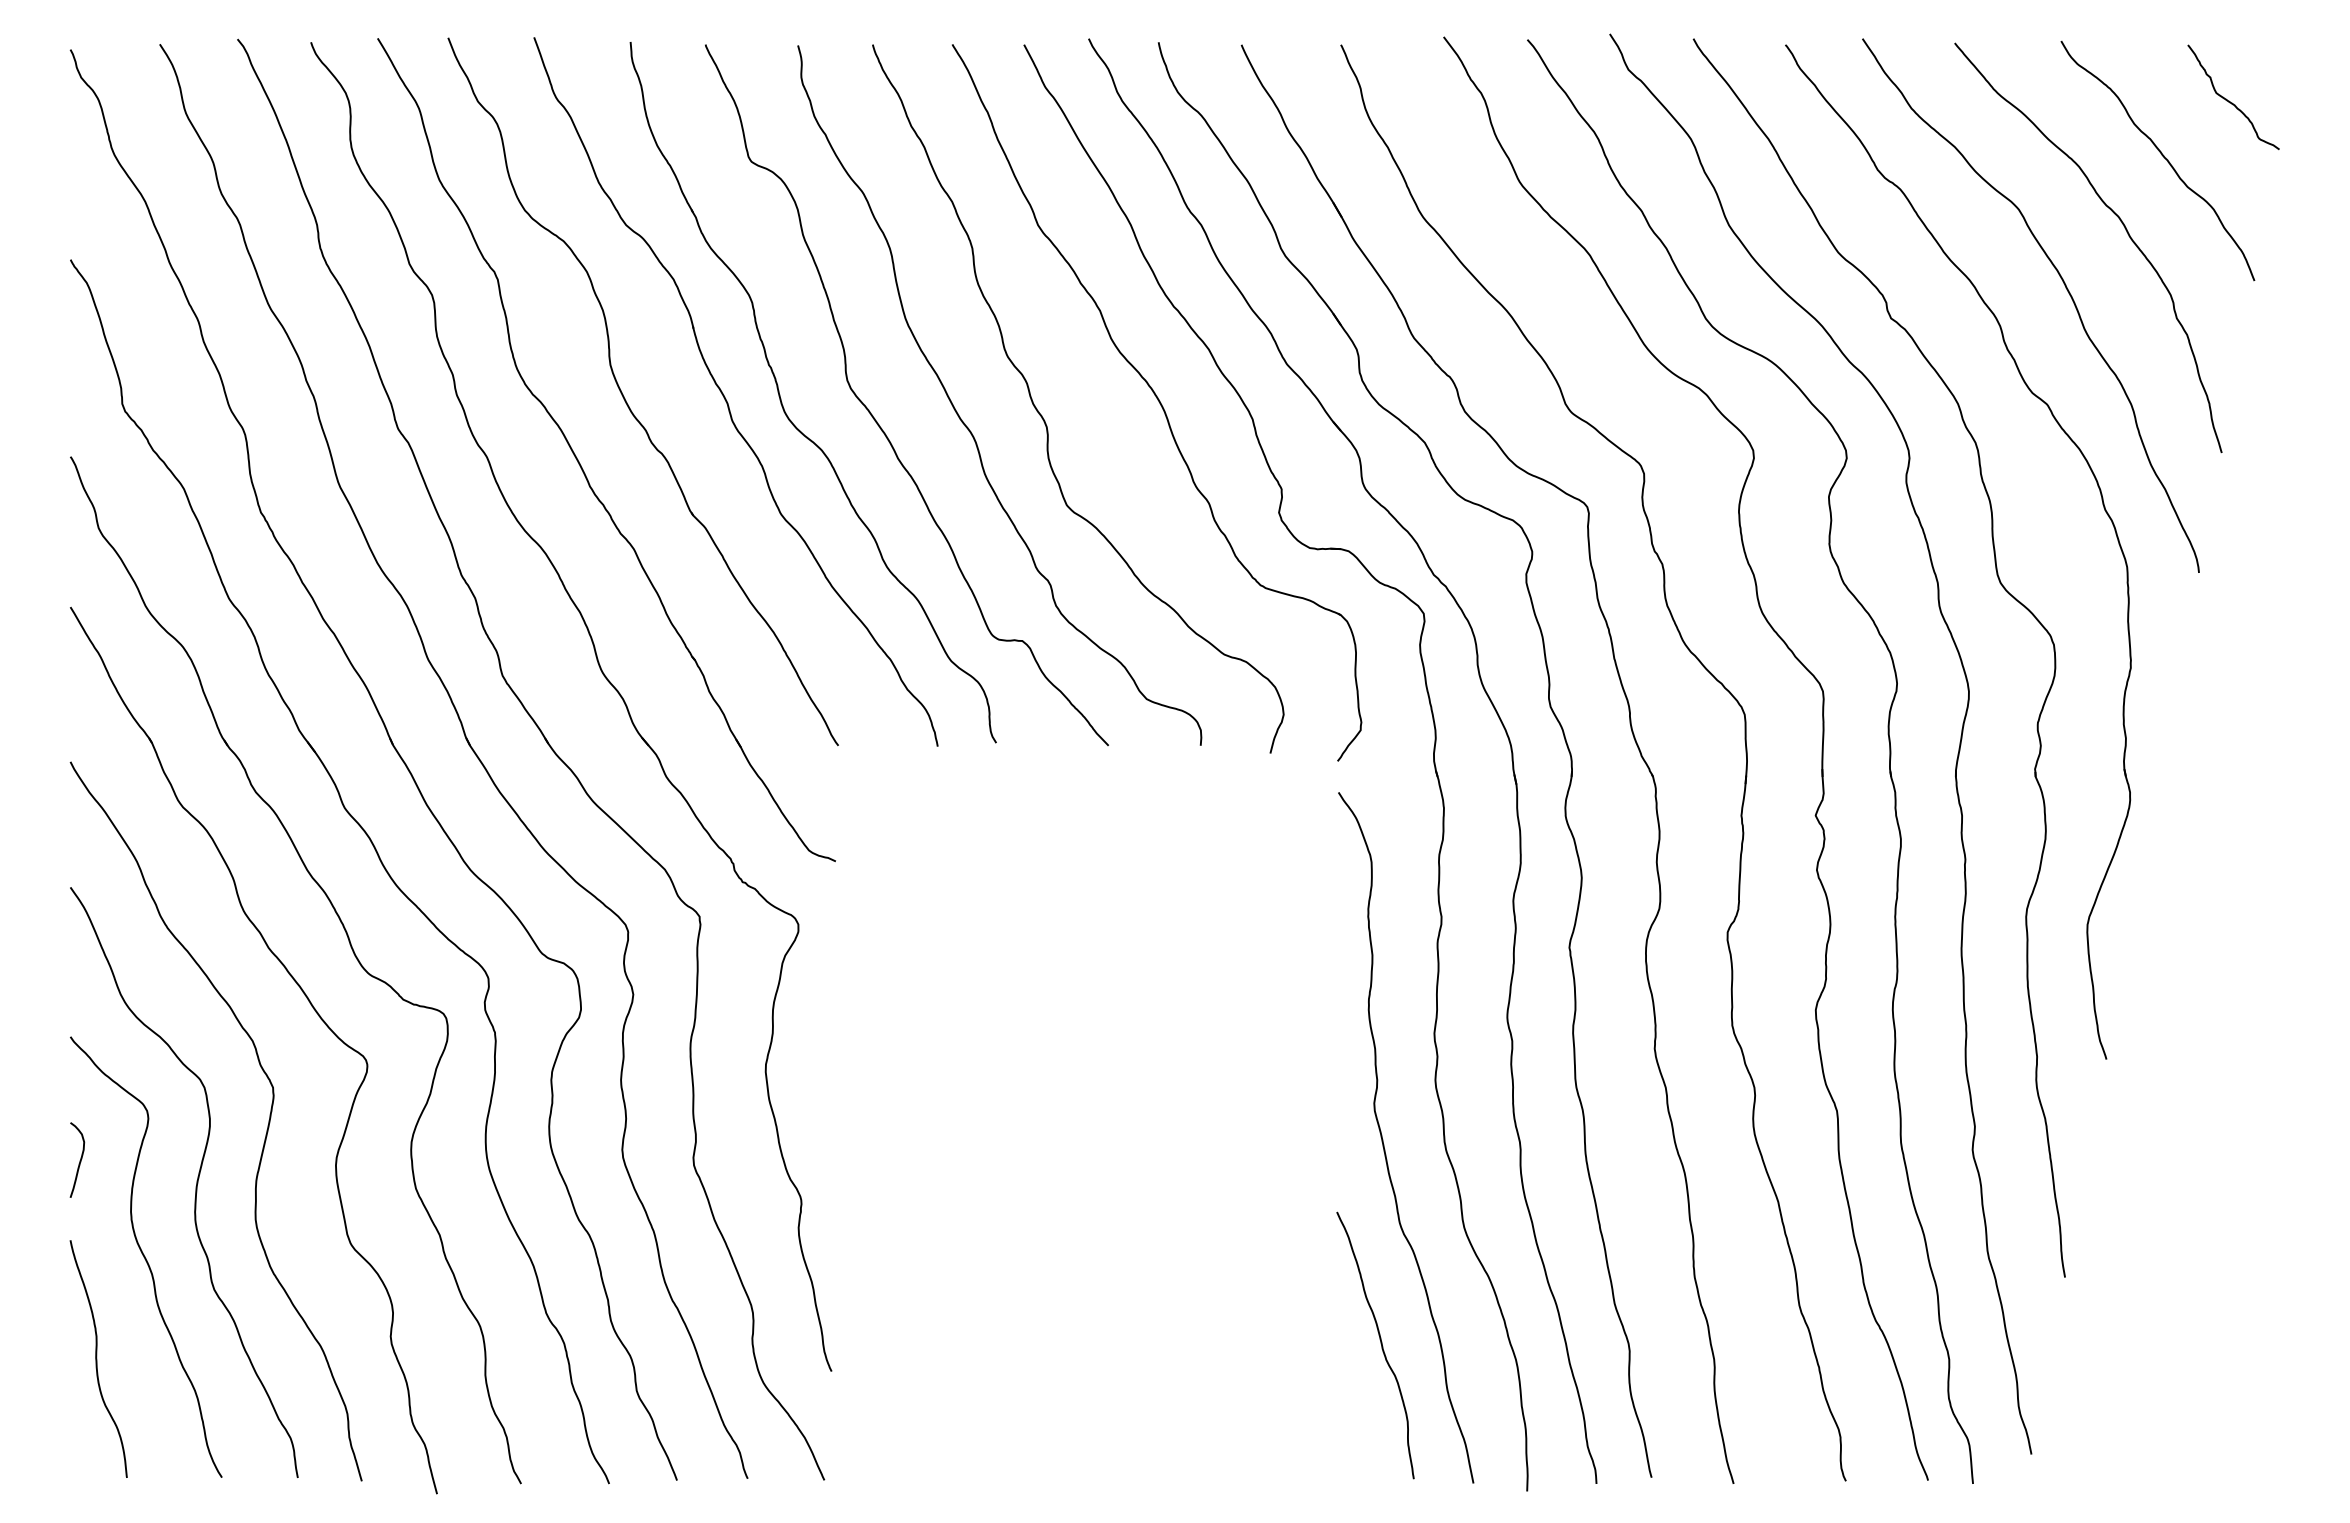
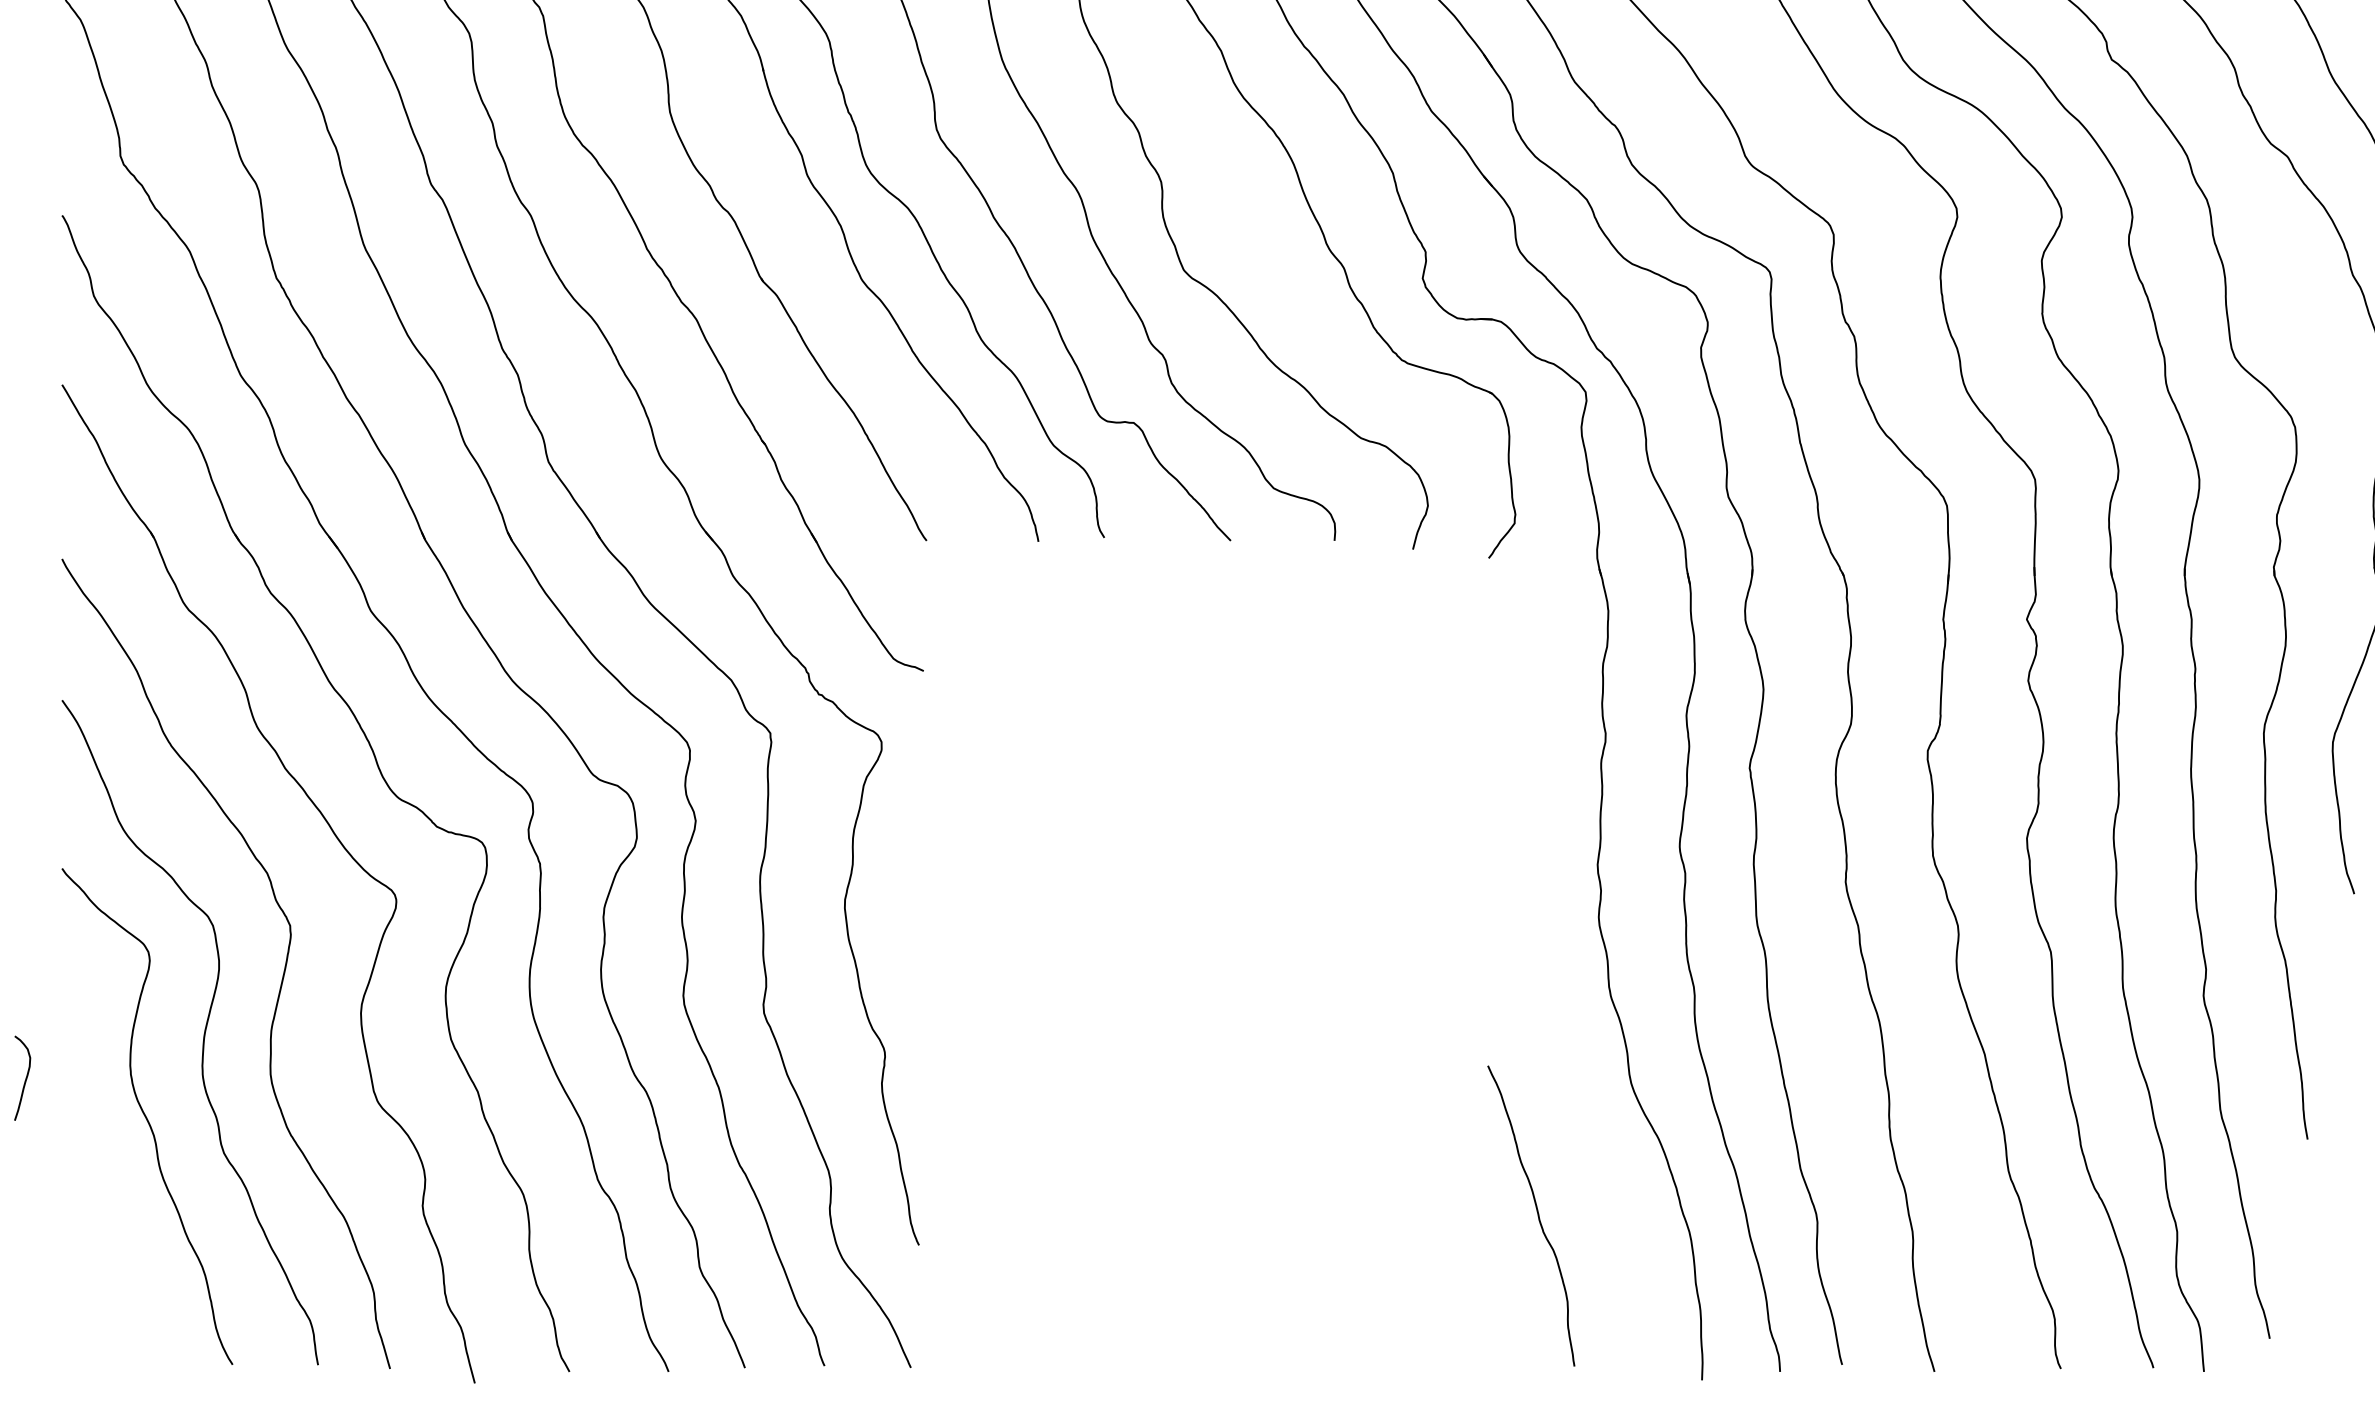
curve: (1383, 1139) -> (1540, 984), removed
curve: (79, 1160) -> (24, 1078), moved
curve: (97, 1358) -> (92, 1230), removed

